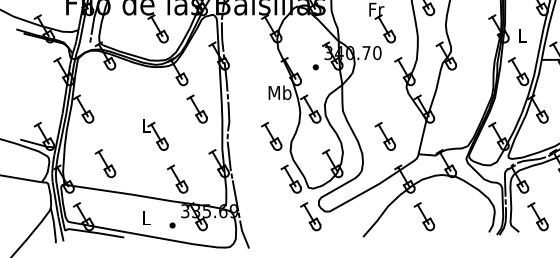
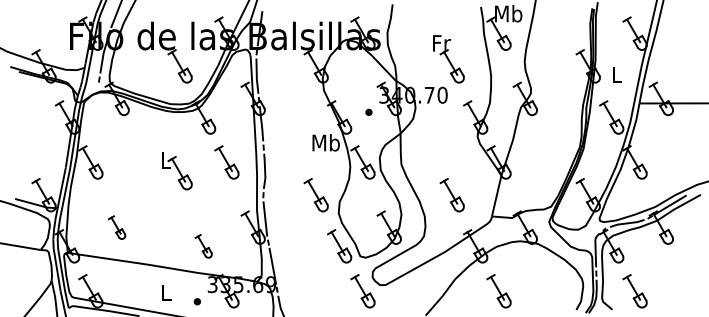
part: (155, 135) -> (177, 171), moved
part: (104, 163) -> (116, 227), size x0.7
part: (177, 179) -> (203, 246), size x0.7

